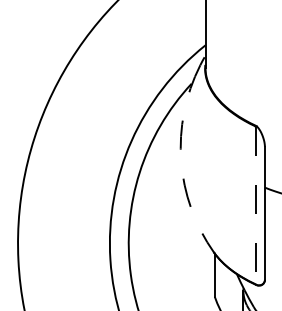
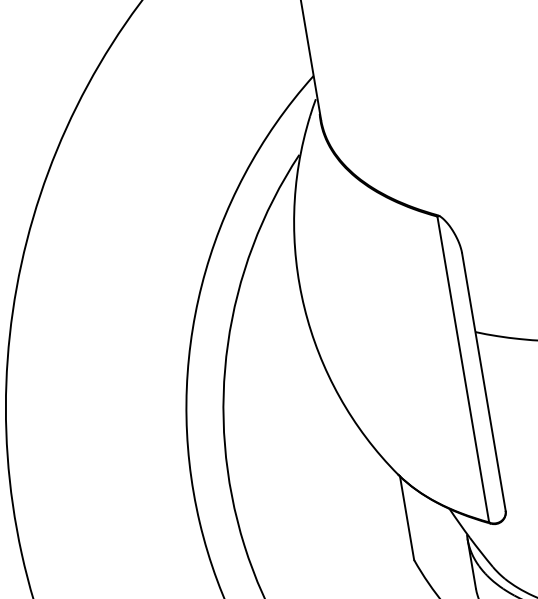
arc: (181, 160) -> (304, 306), dashed -> solid
line: (255, 205) -> (463, 369), dashed -> solid

